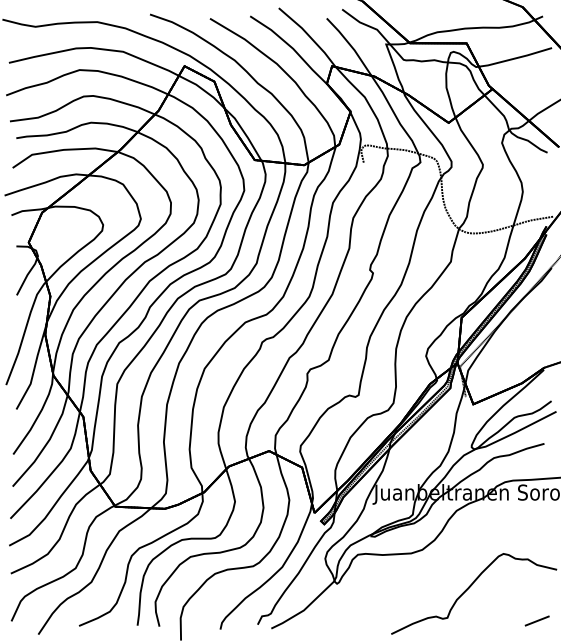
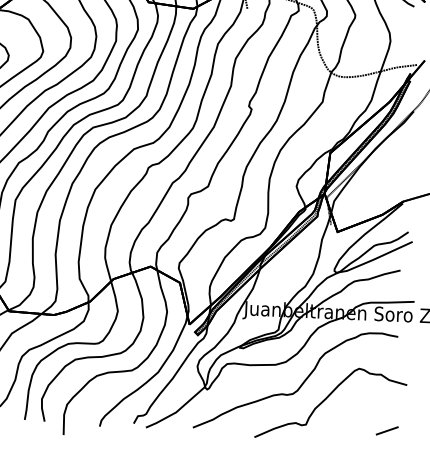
curve: (439, 574) -> (300, 385), added

